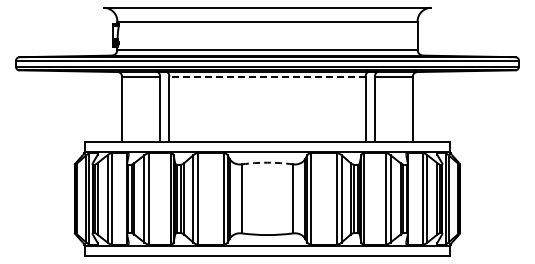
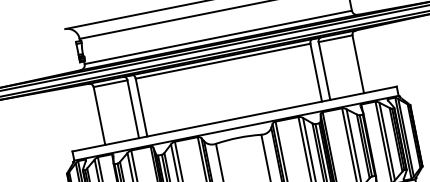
line: (267, 76) -> (223, 61), dashed -> solid
arc: (267, 162) -> (238, 137), dashed -> solid

